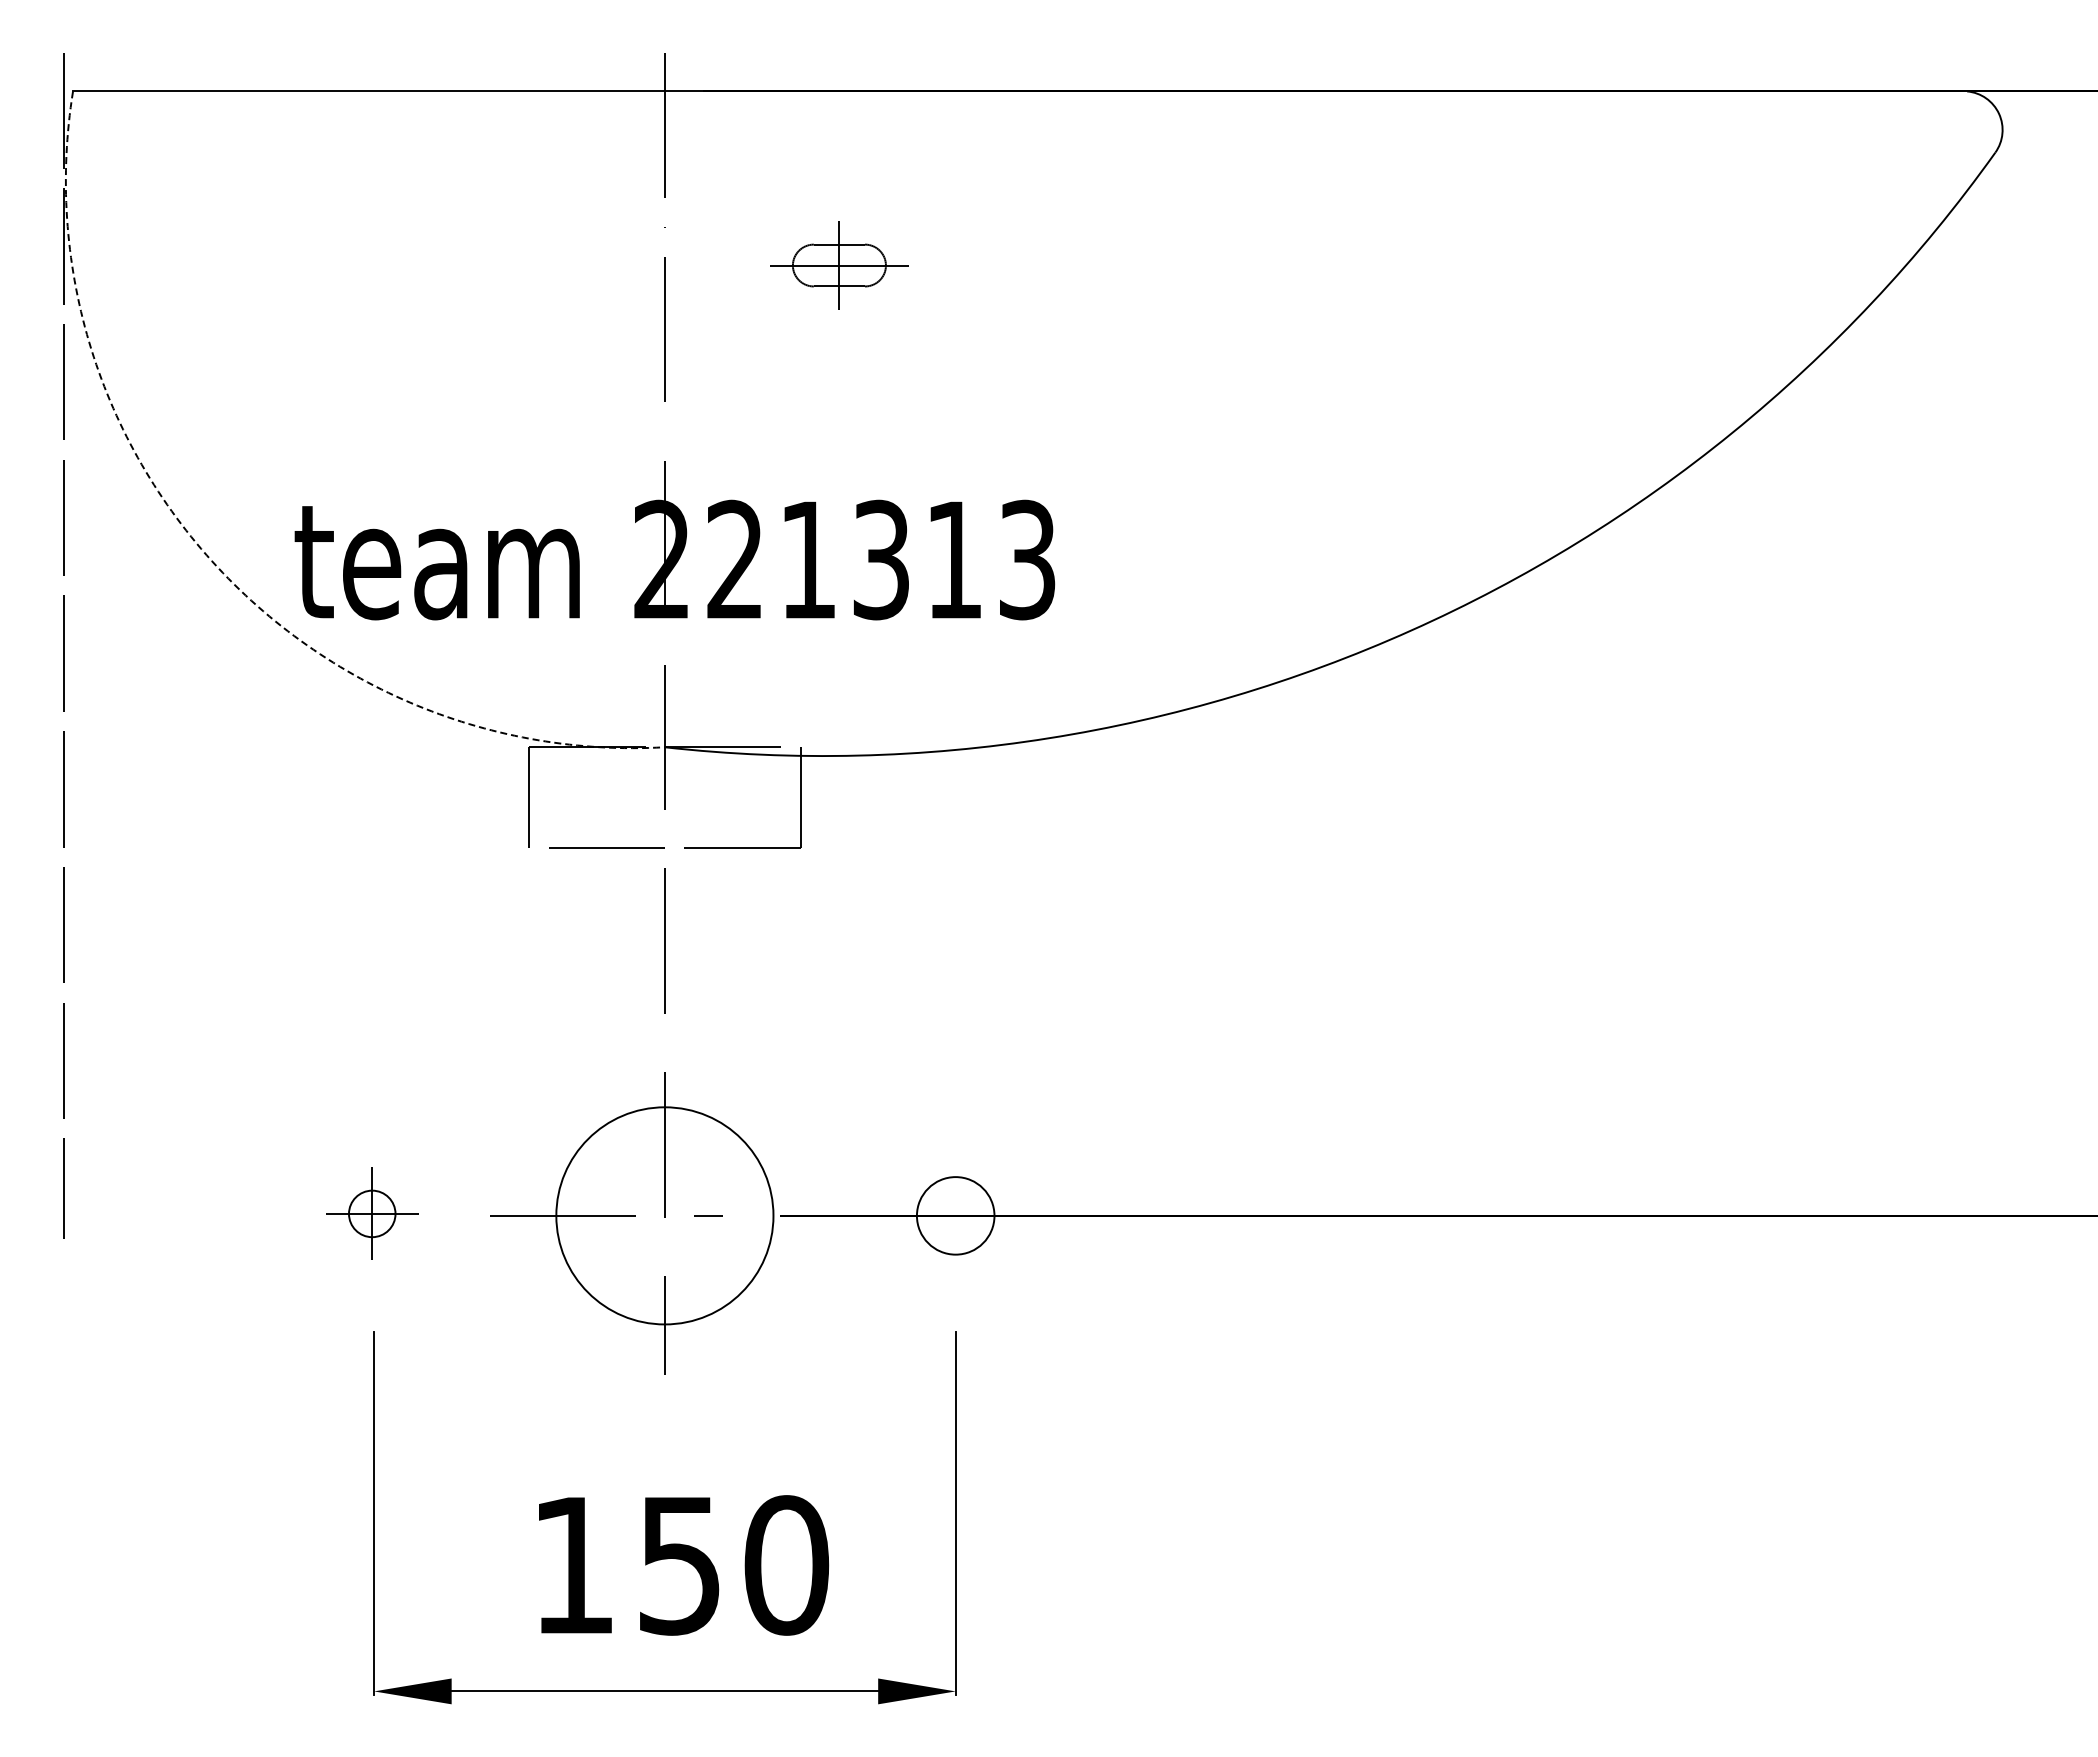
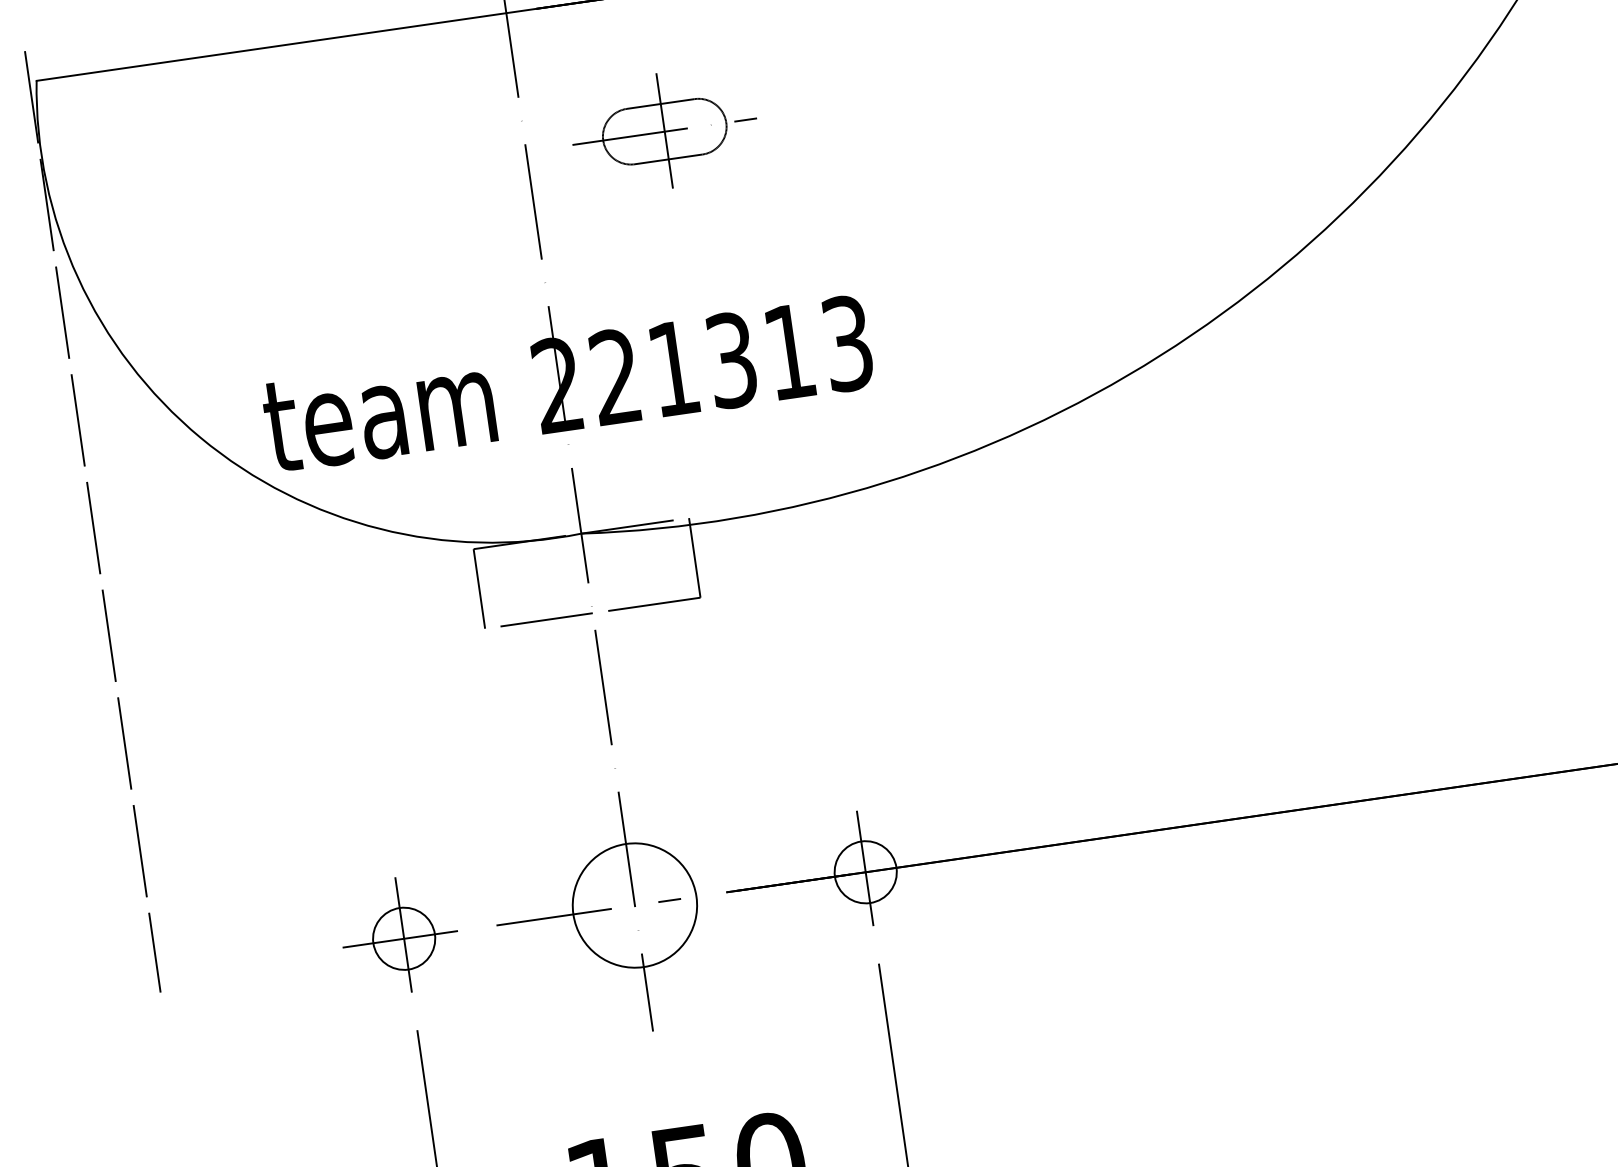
part: (839, 264) -> (664, 130), size x1.67
arc: (211, 561) -> (200, 438), dashed -> solid
part: (369, 1210) -> (399, 935), size x1.67
circle: (664, 1215) -> (634, 905), size x0.71
line: (955, 1215) -> (865, 872), added

